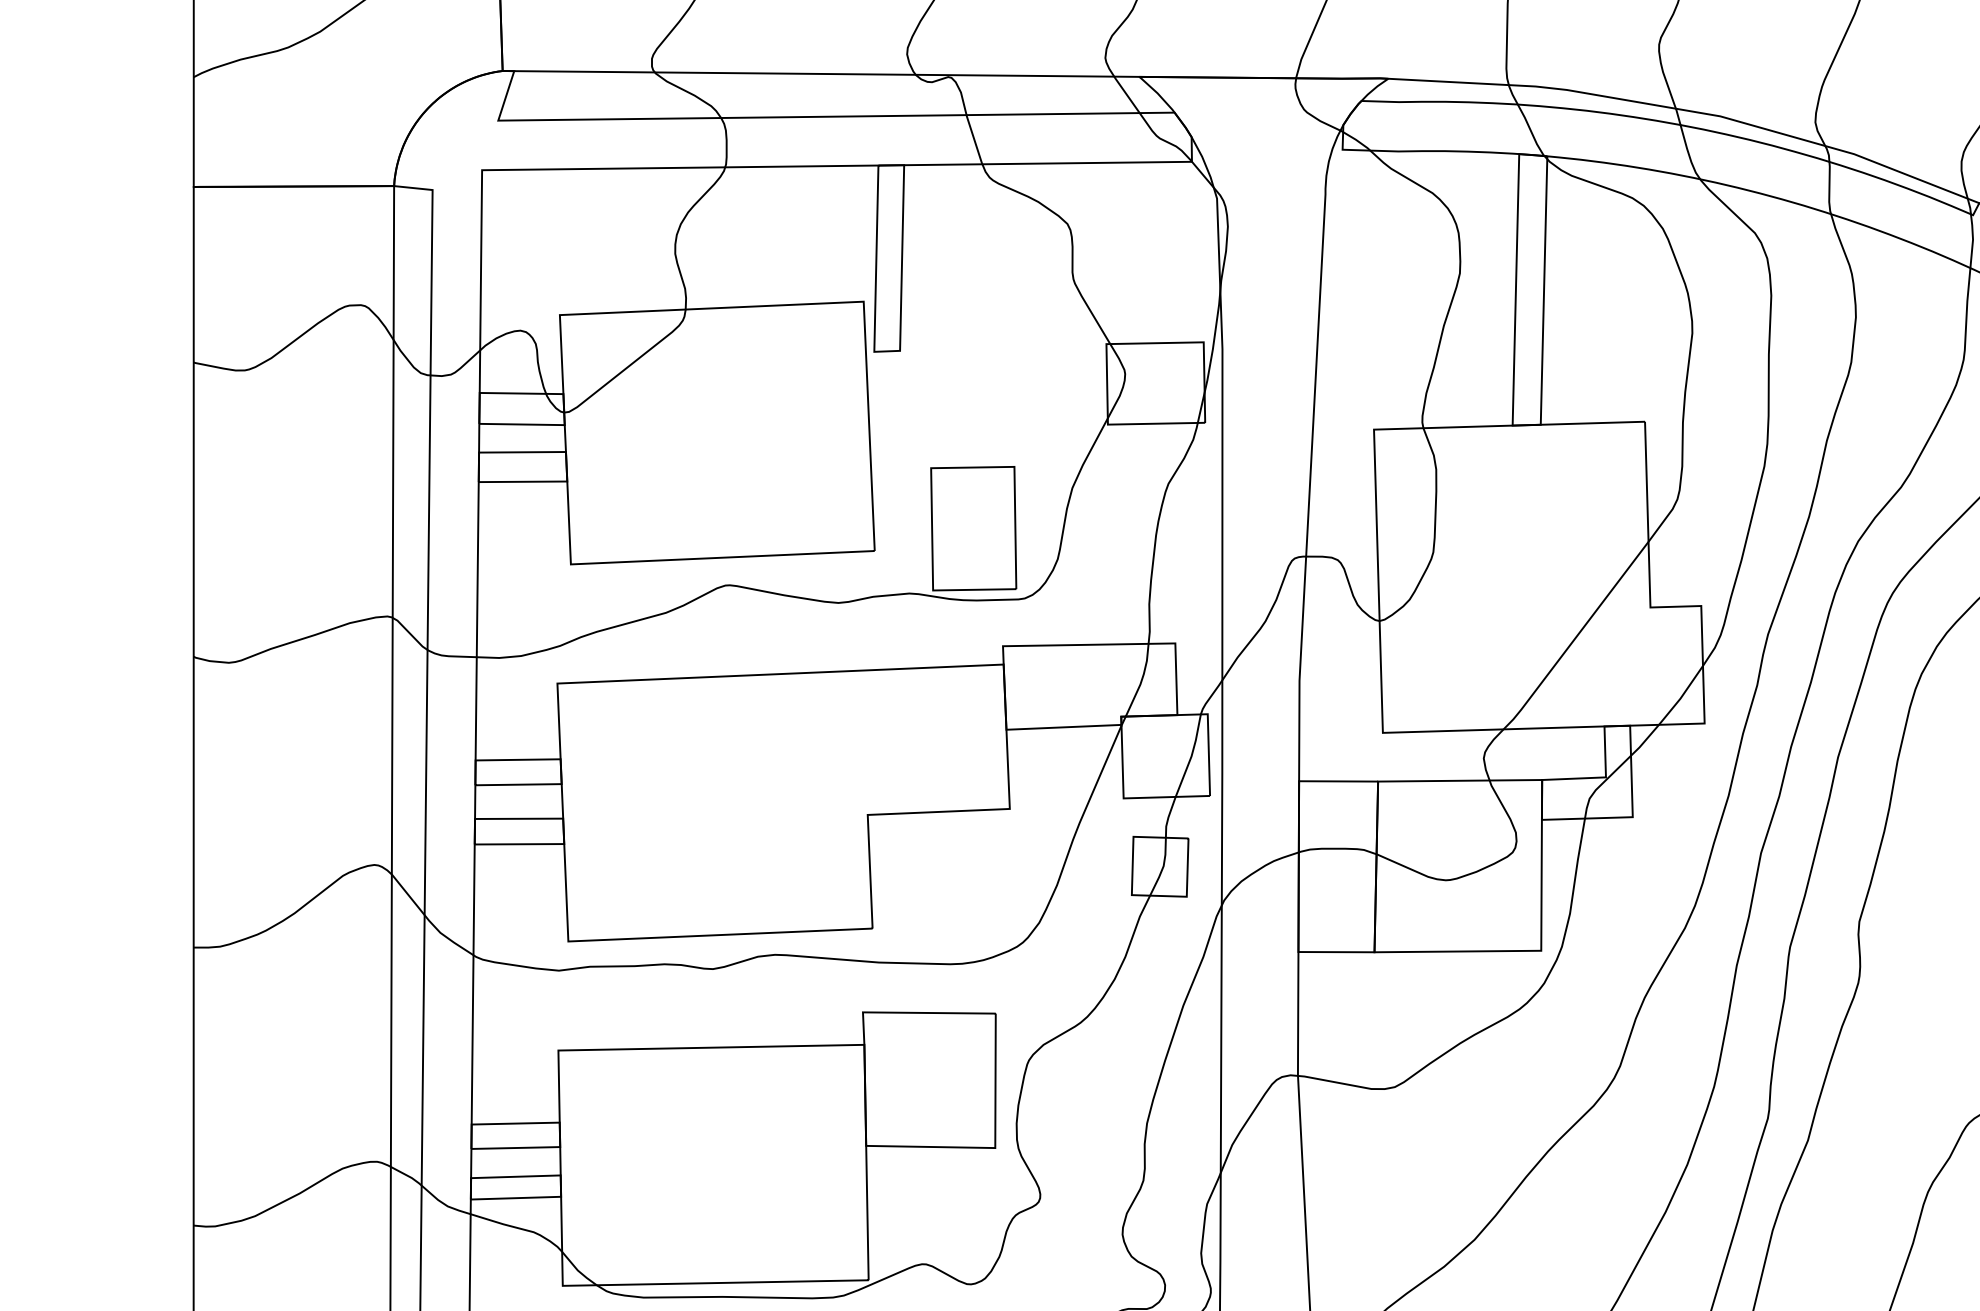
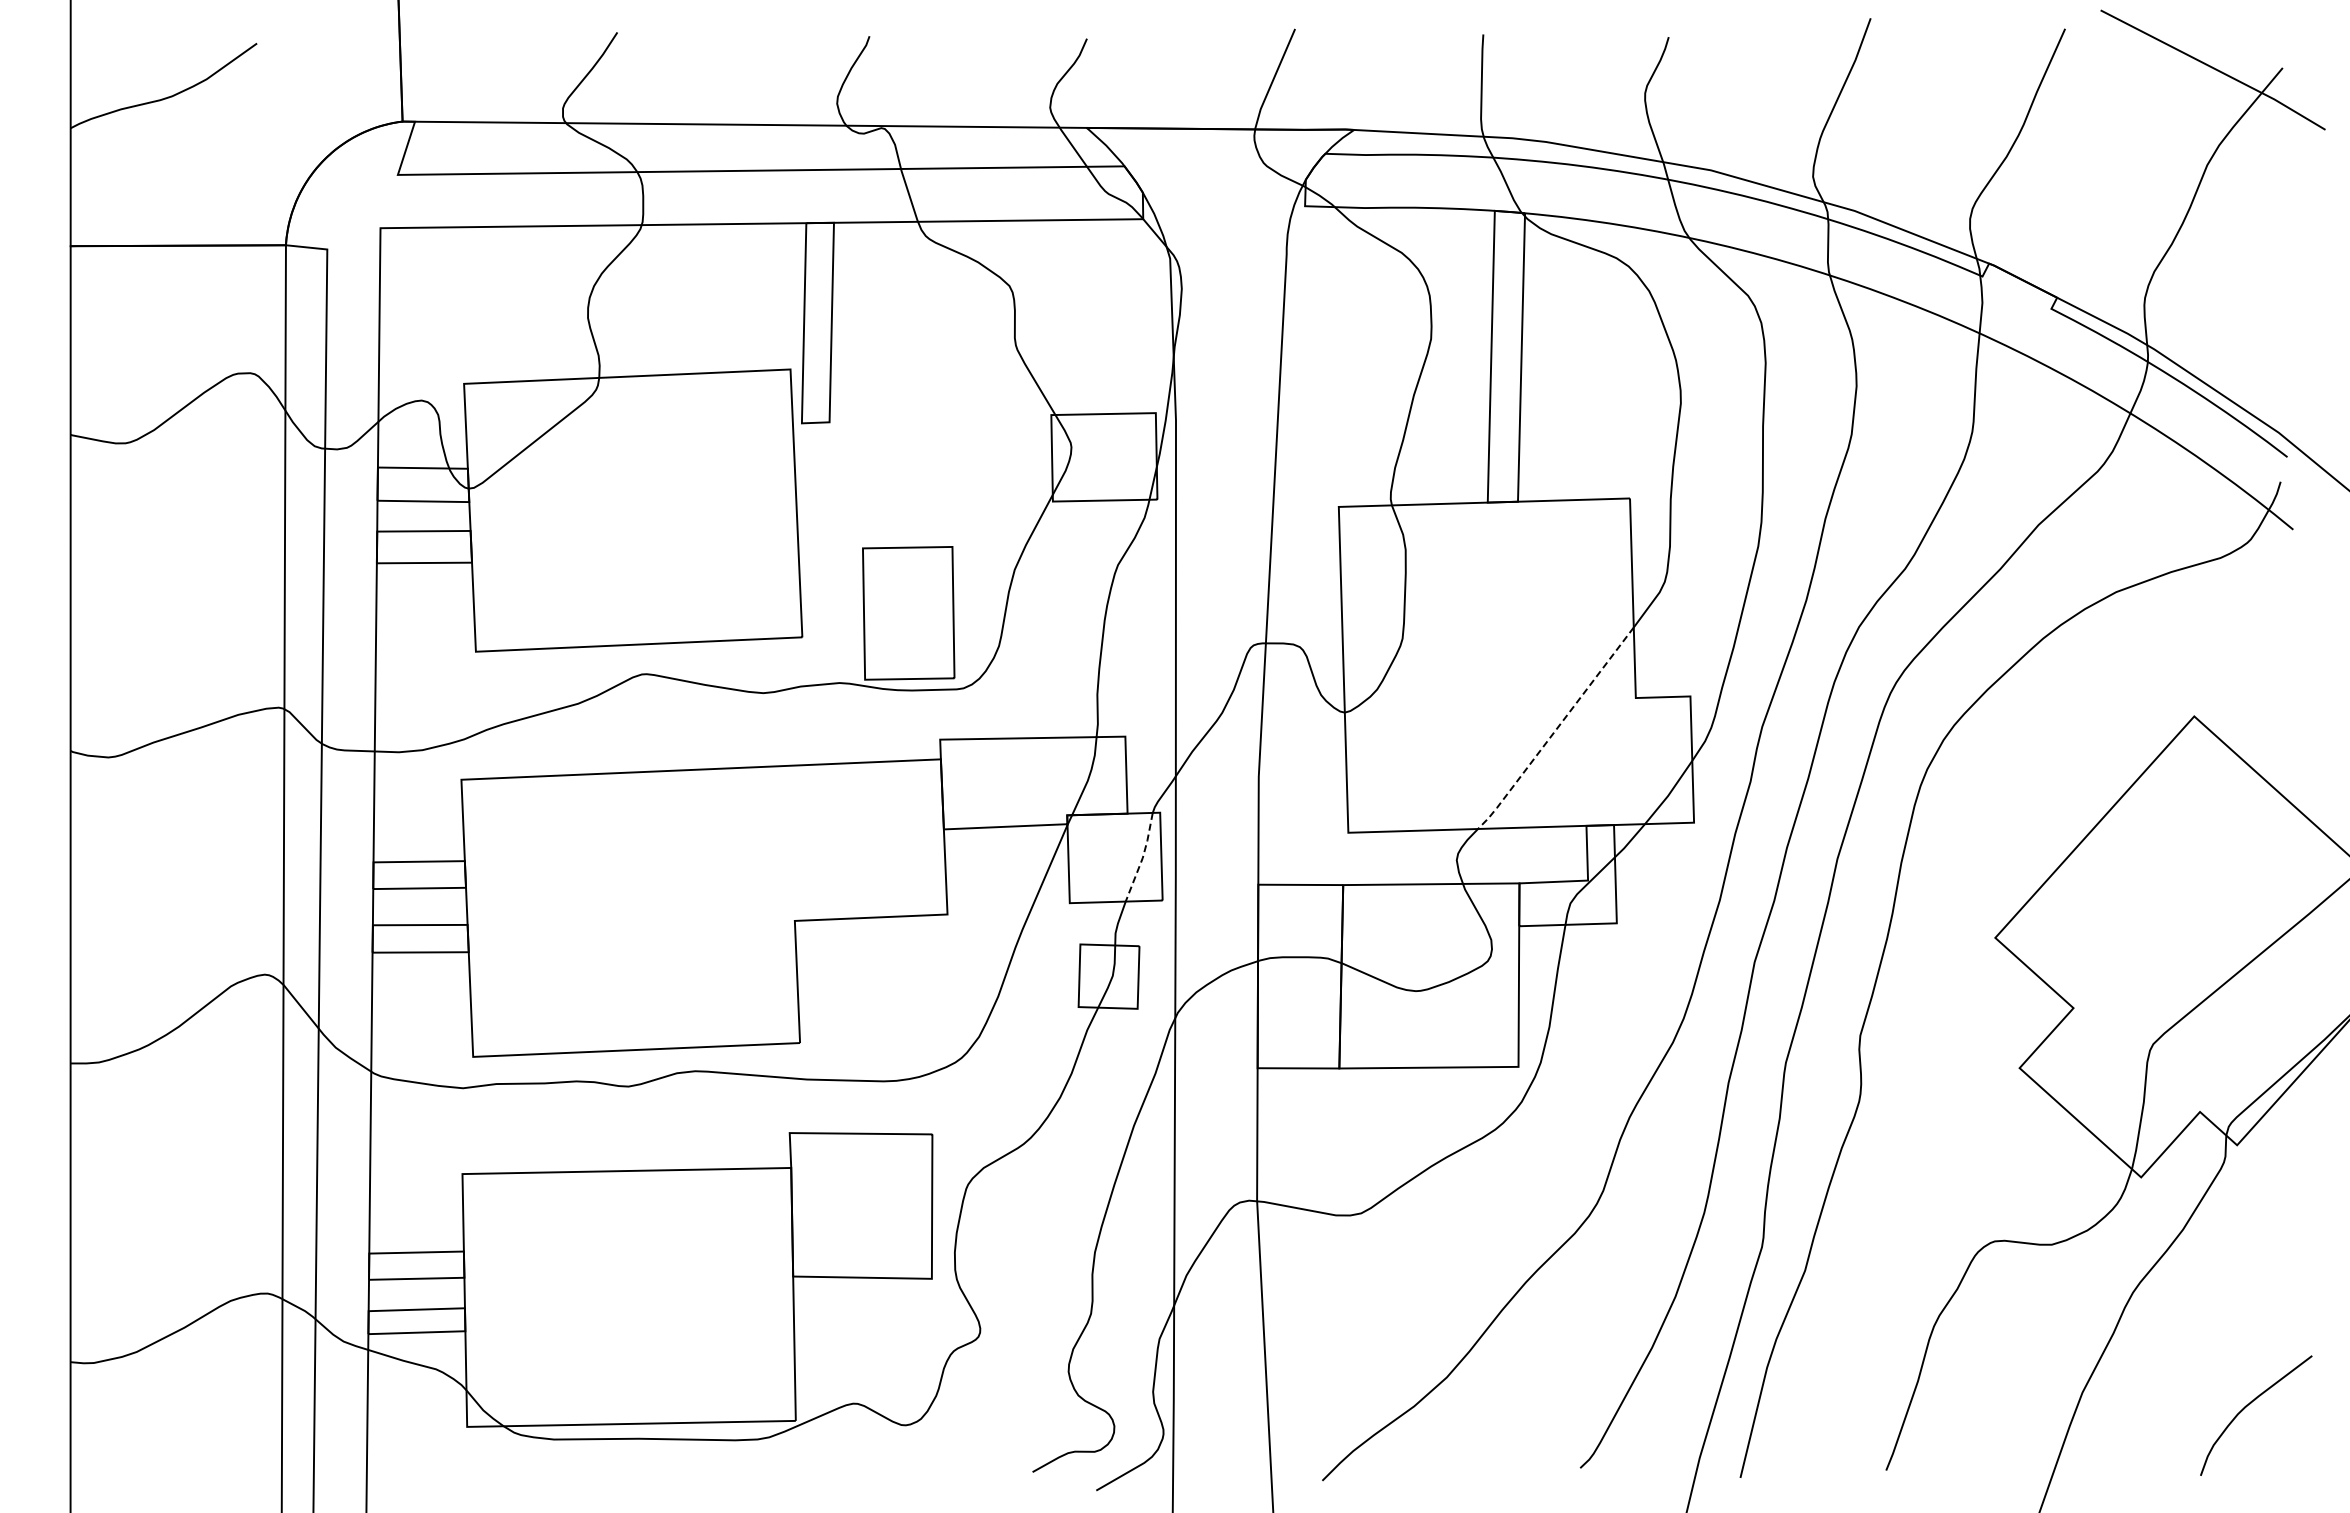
line: (1575, 637) -> (1555, 730), solid -> dashed
line: (1191, 756) -> (1142, 858), solid -> dashed

